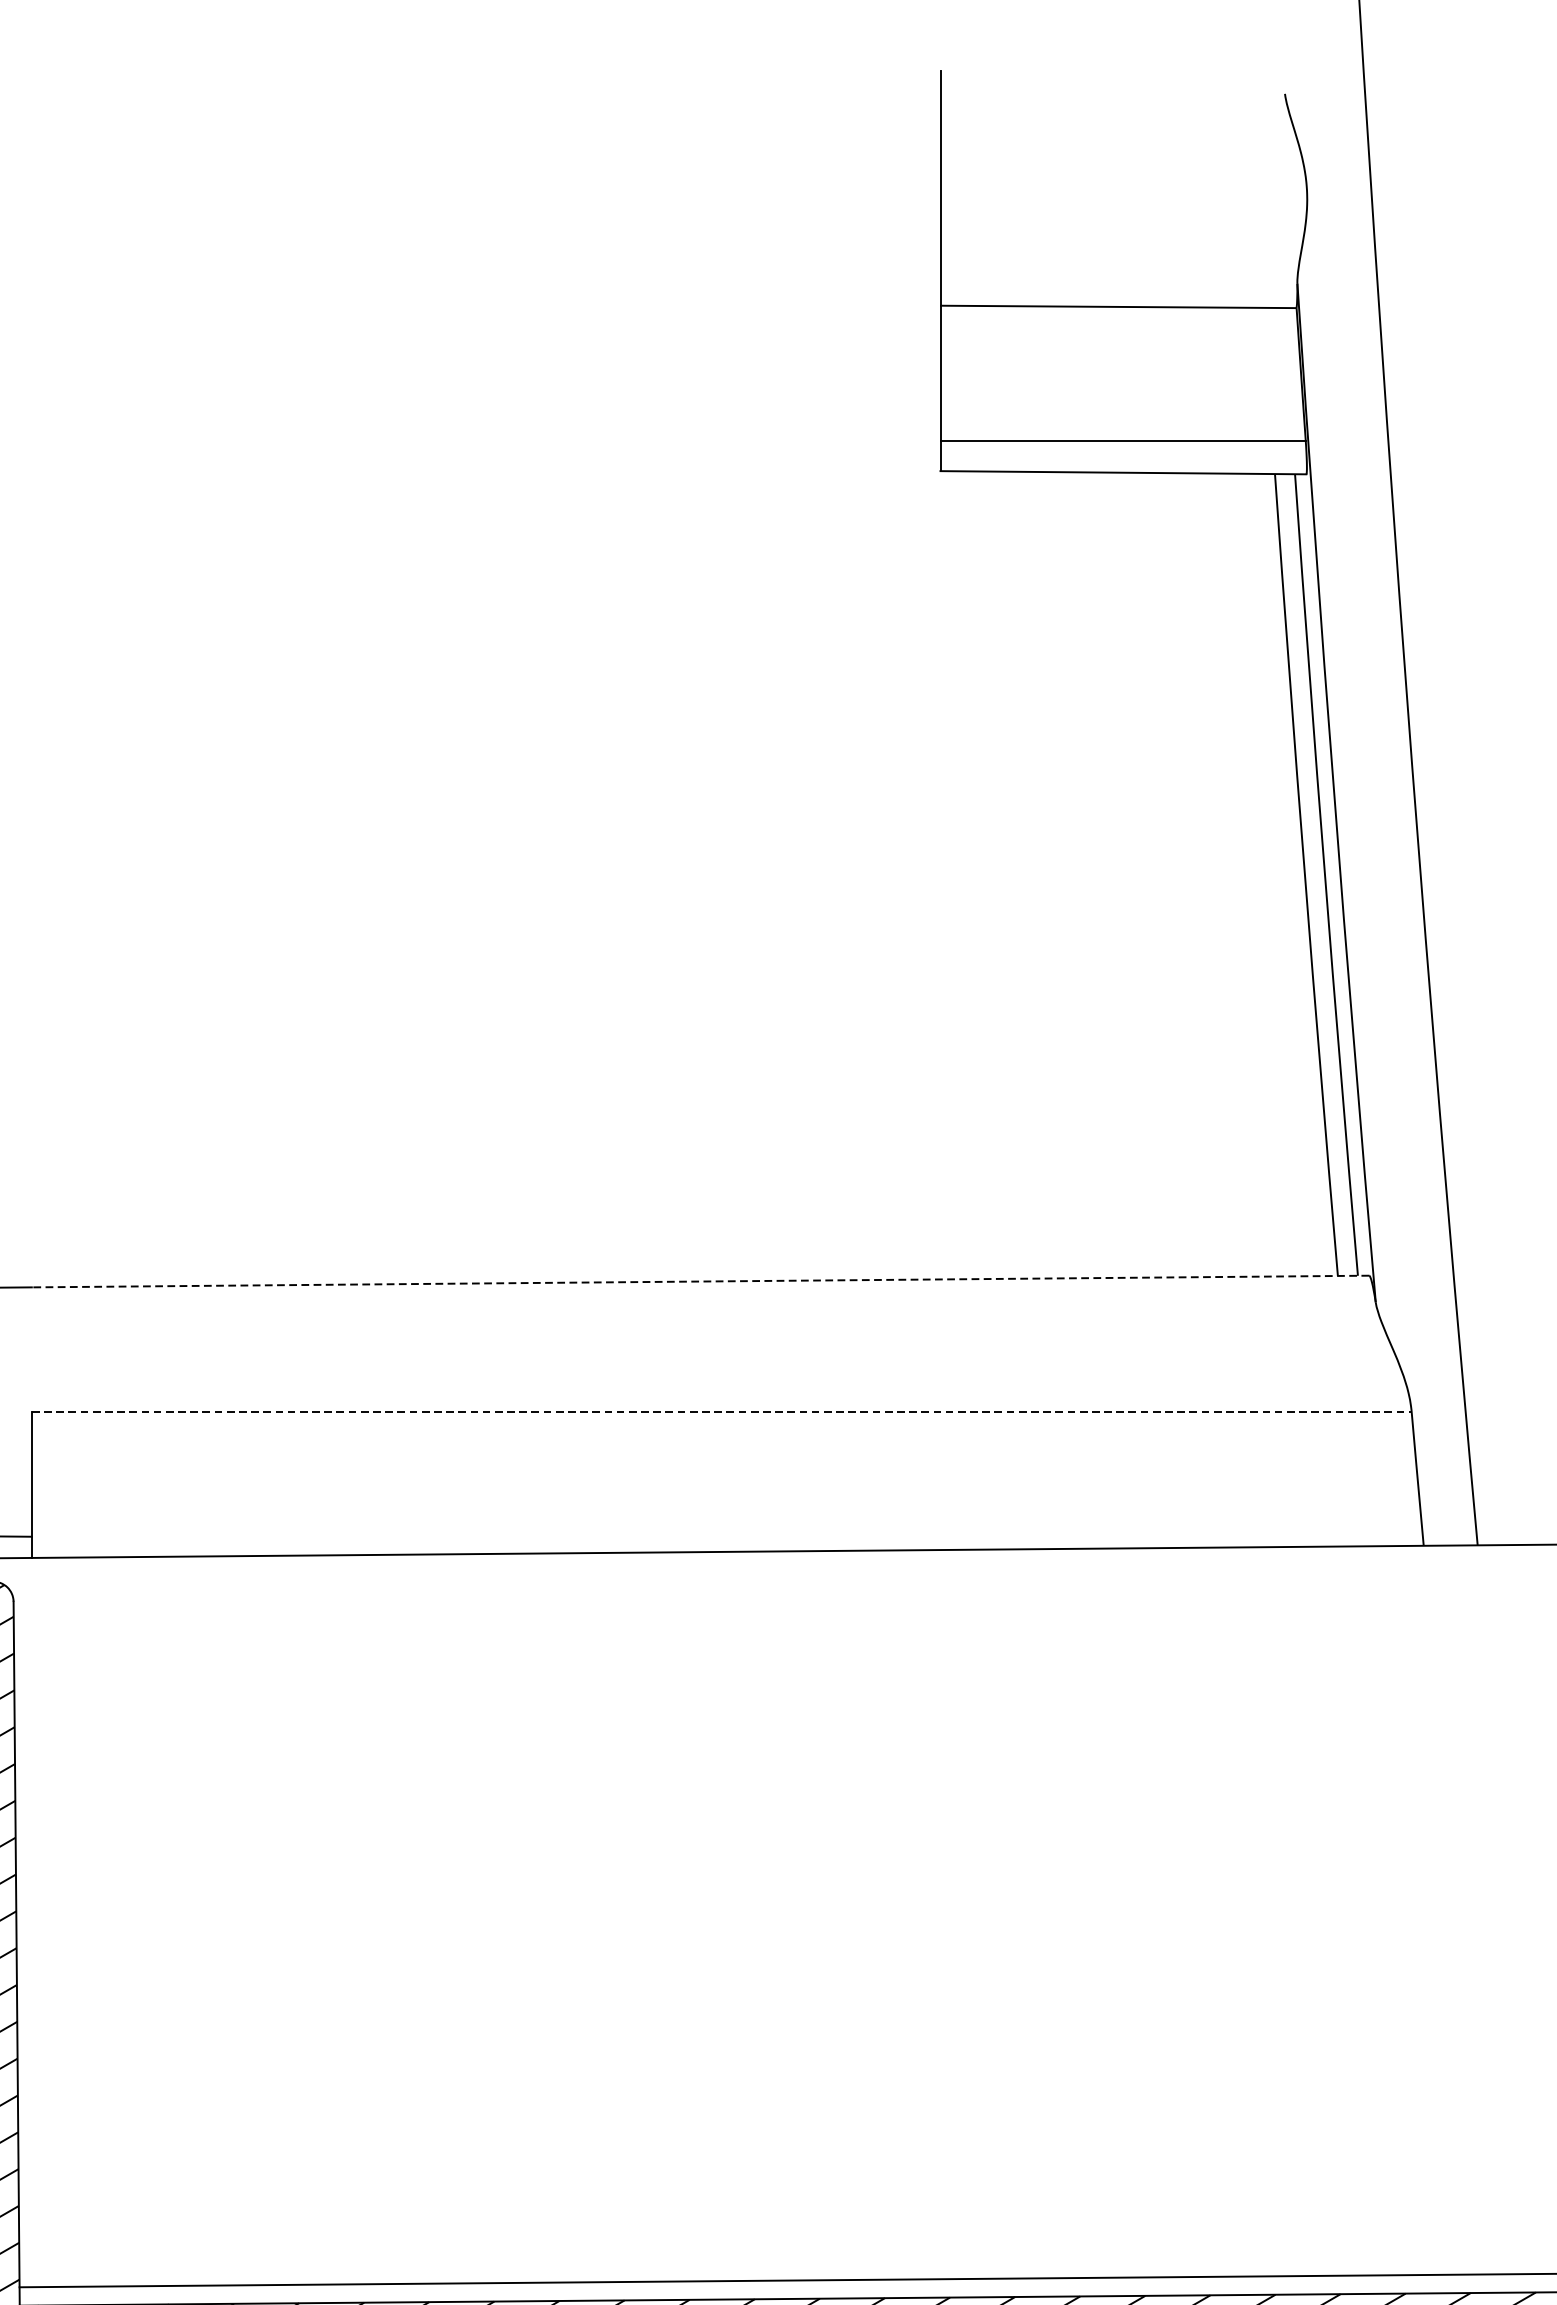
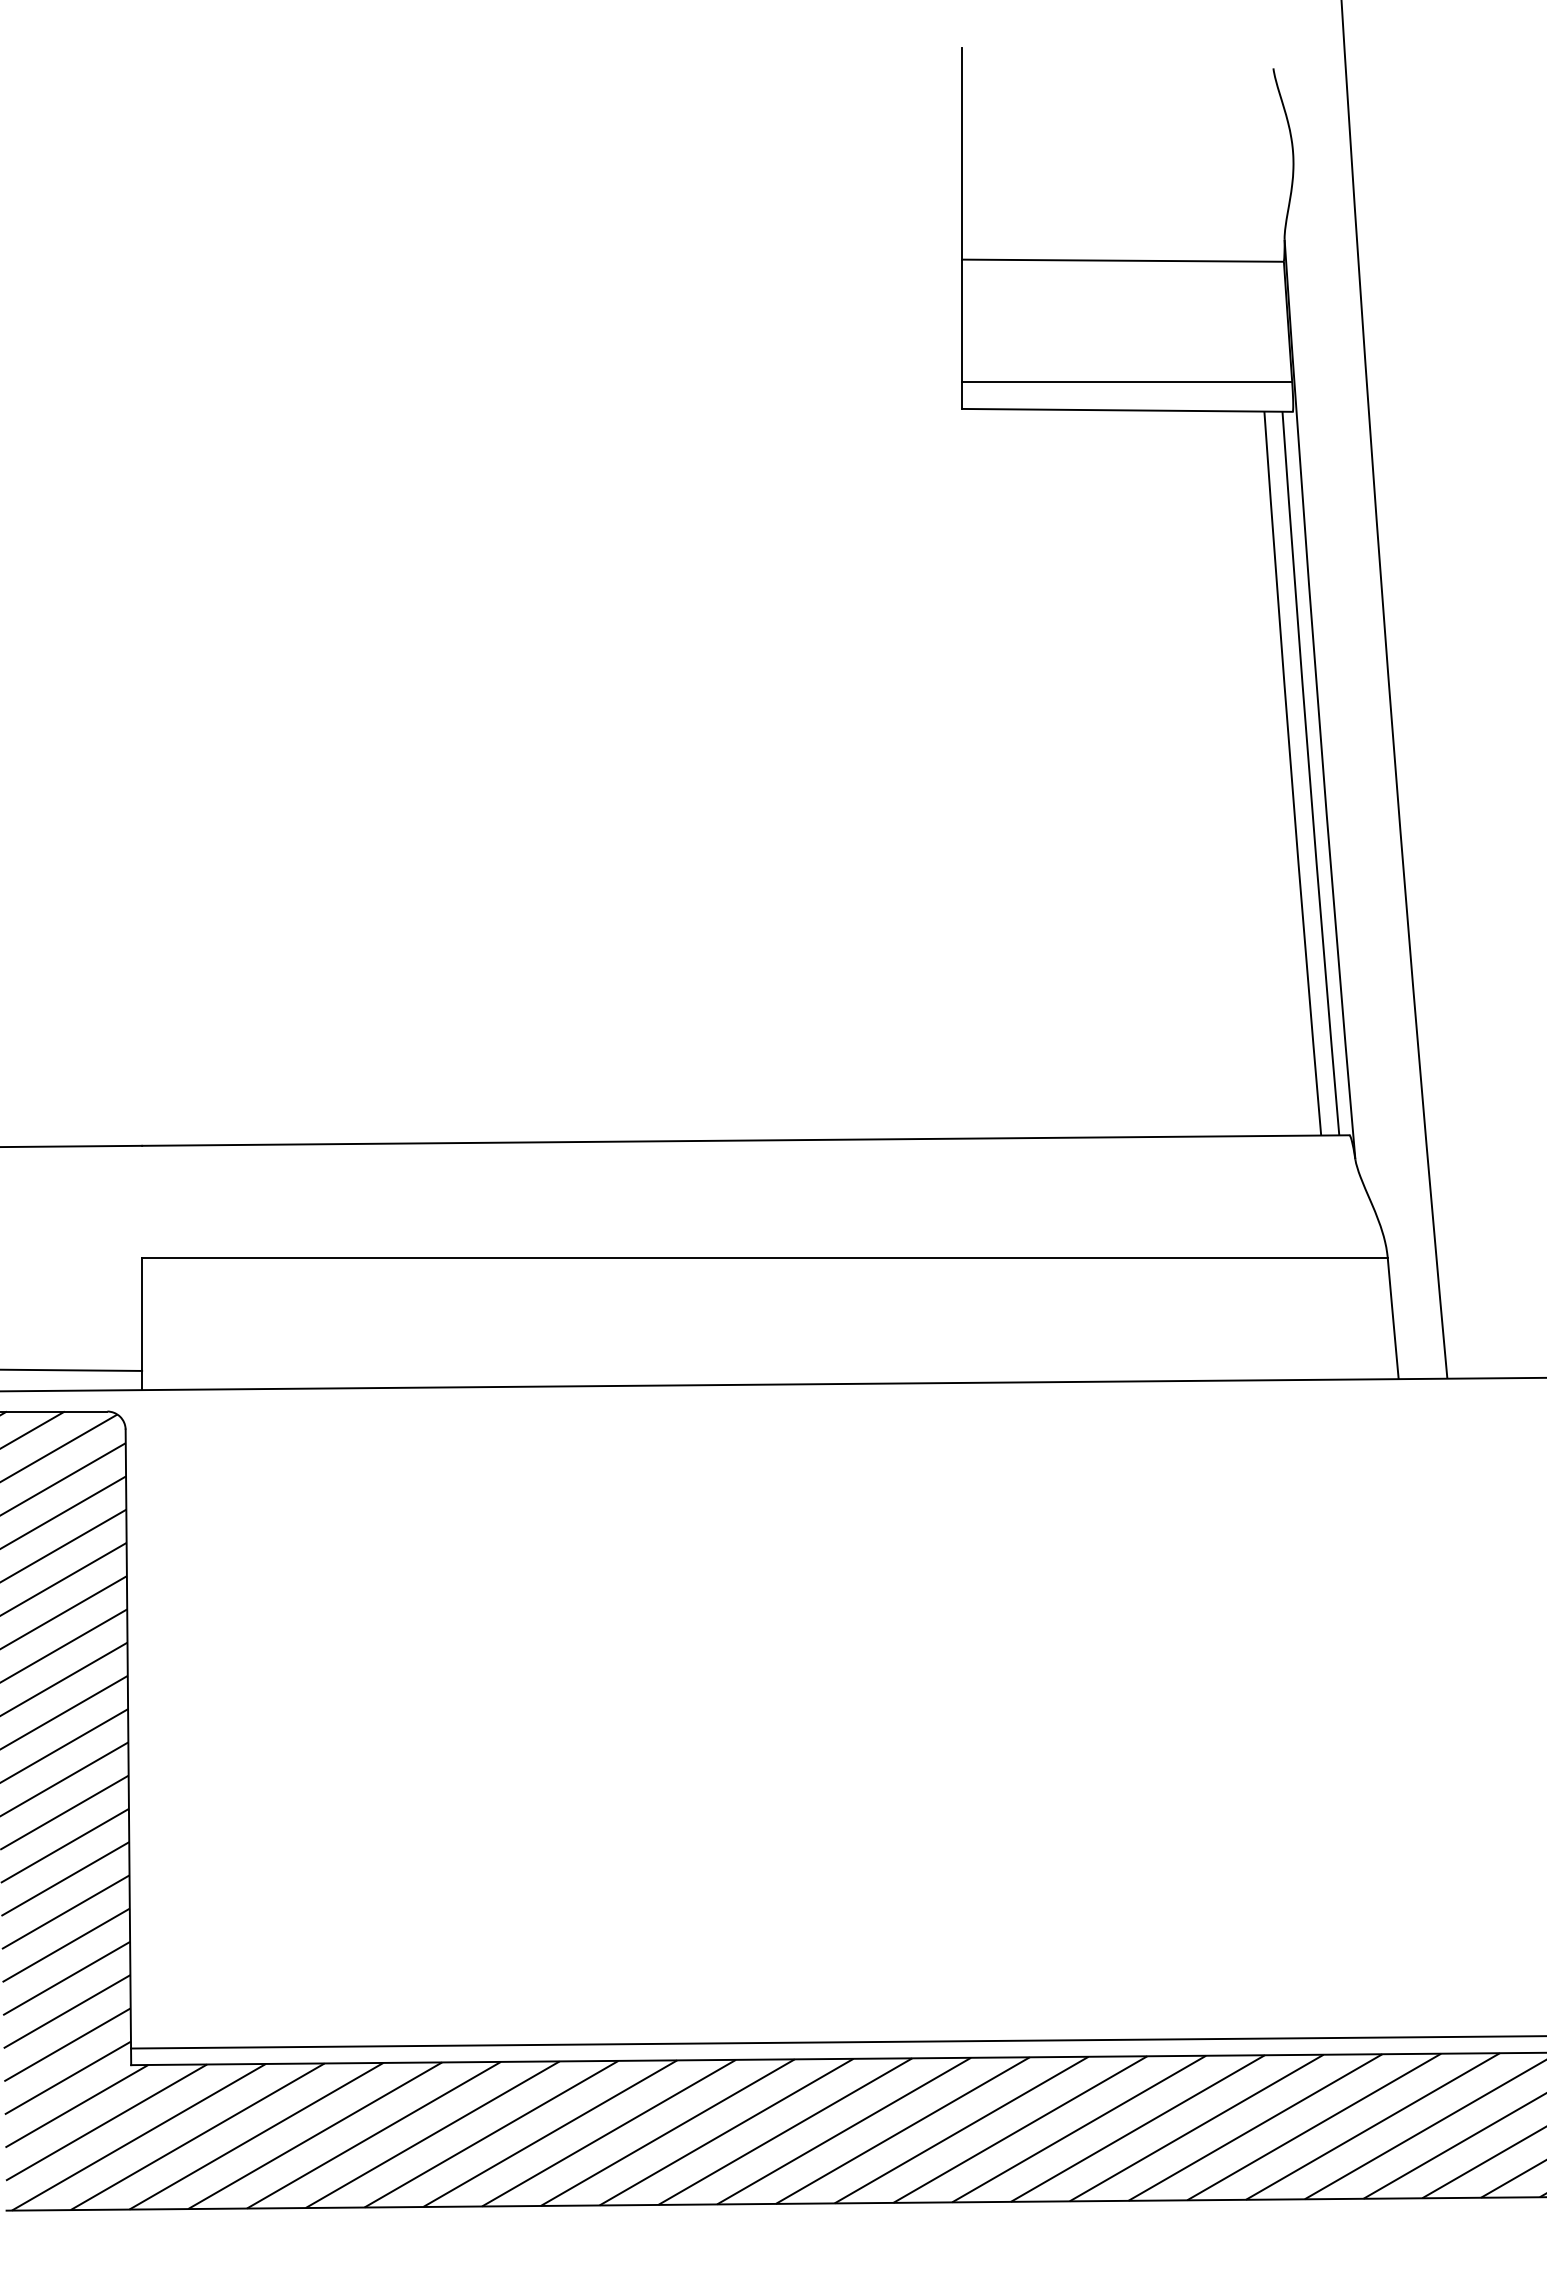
line: (700, 1281) -> (745, 1140), dashed -> solid
line: (721, 1412) -> (764, 1258), dashed -> solid

